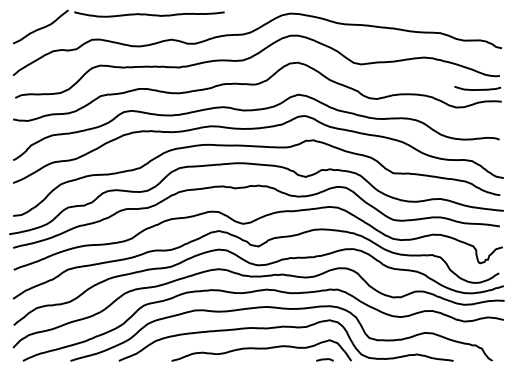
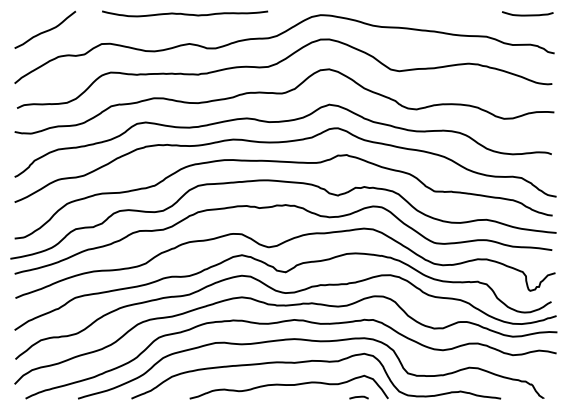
curve: (149, 14) -> (185, 13), moved
curve: (477, 89) -> (527, 15), moved

